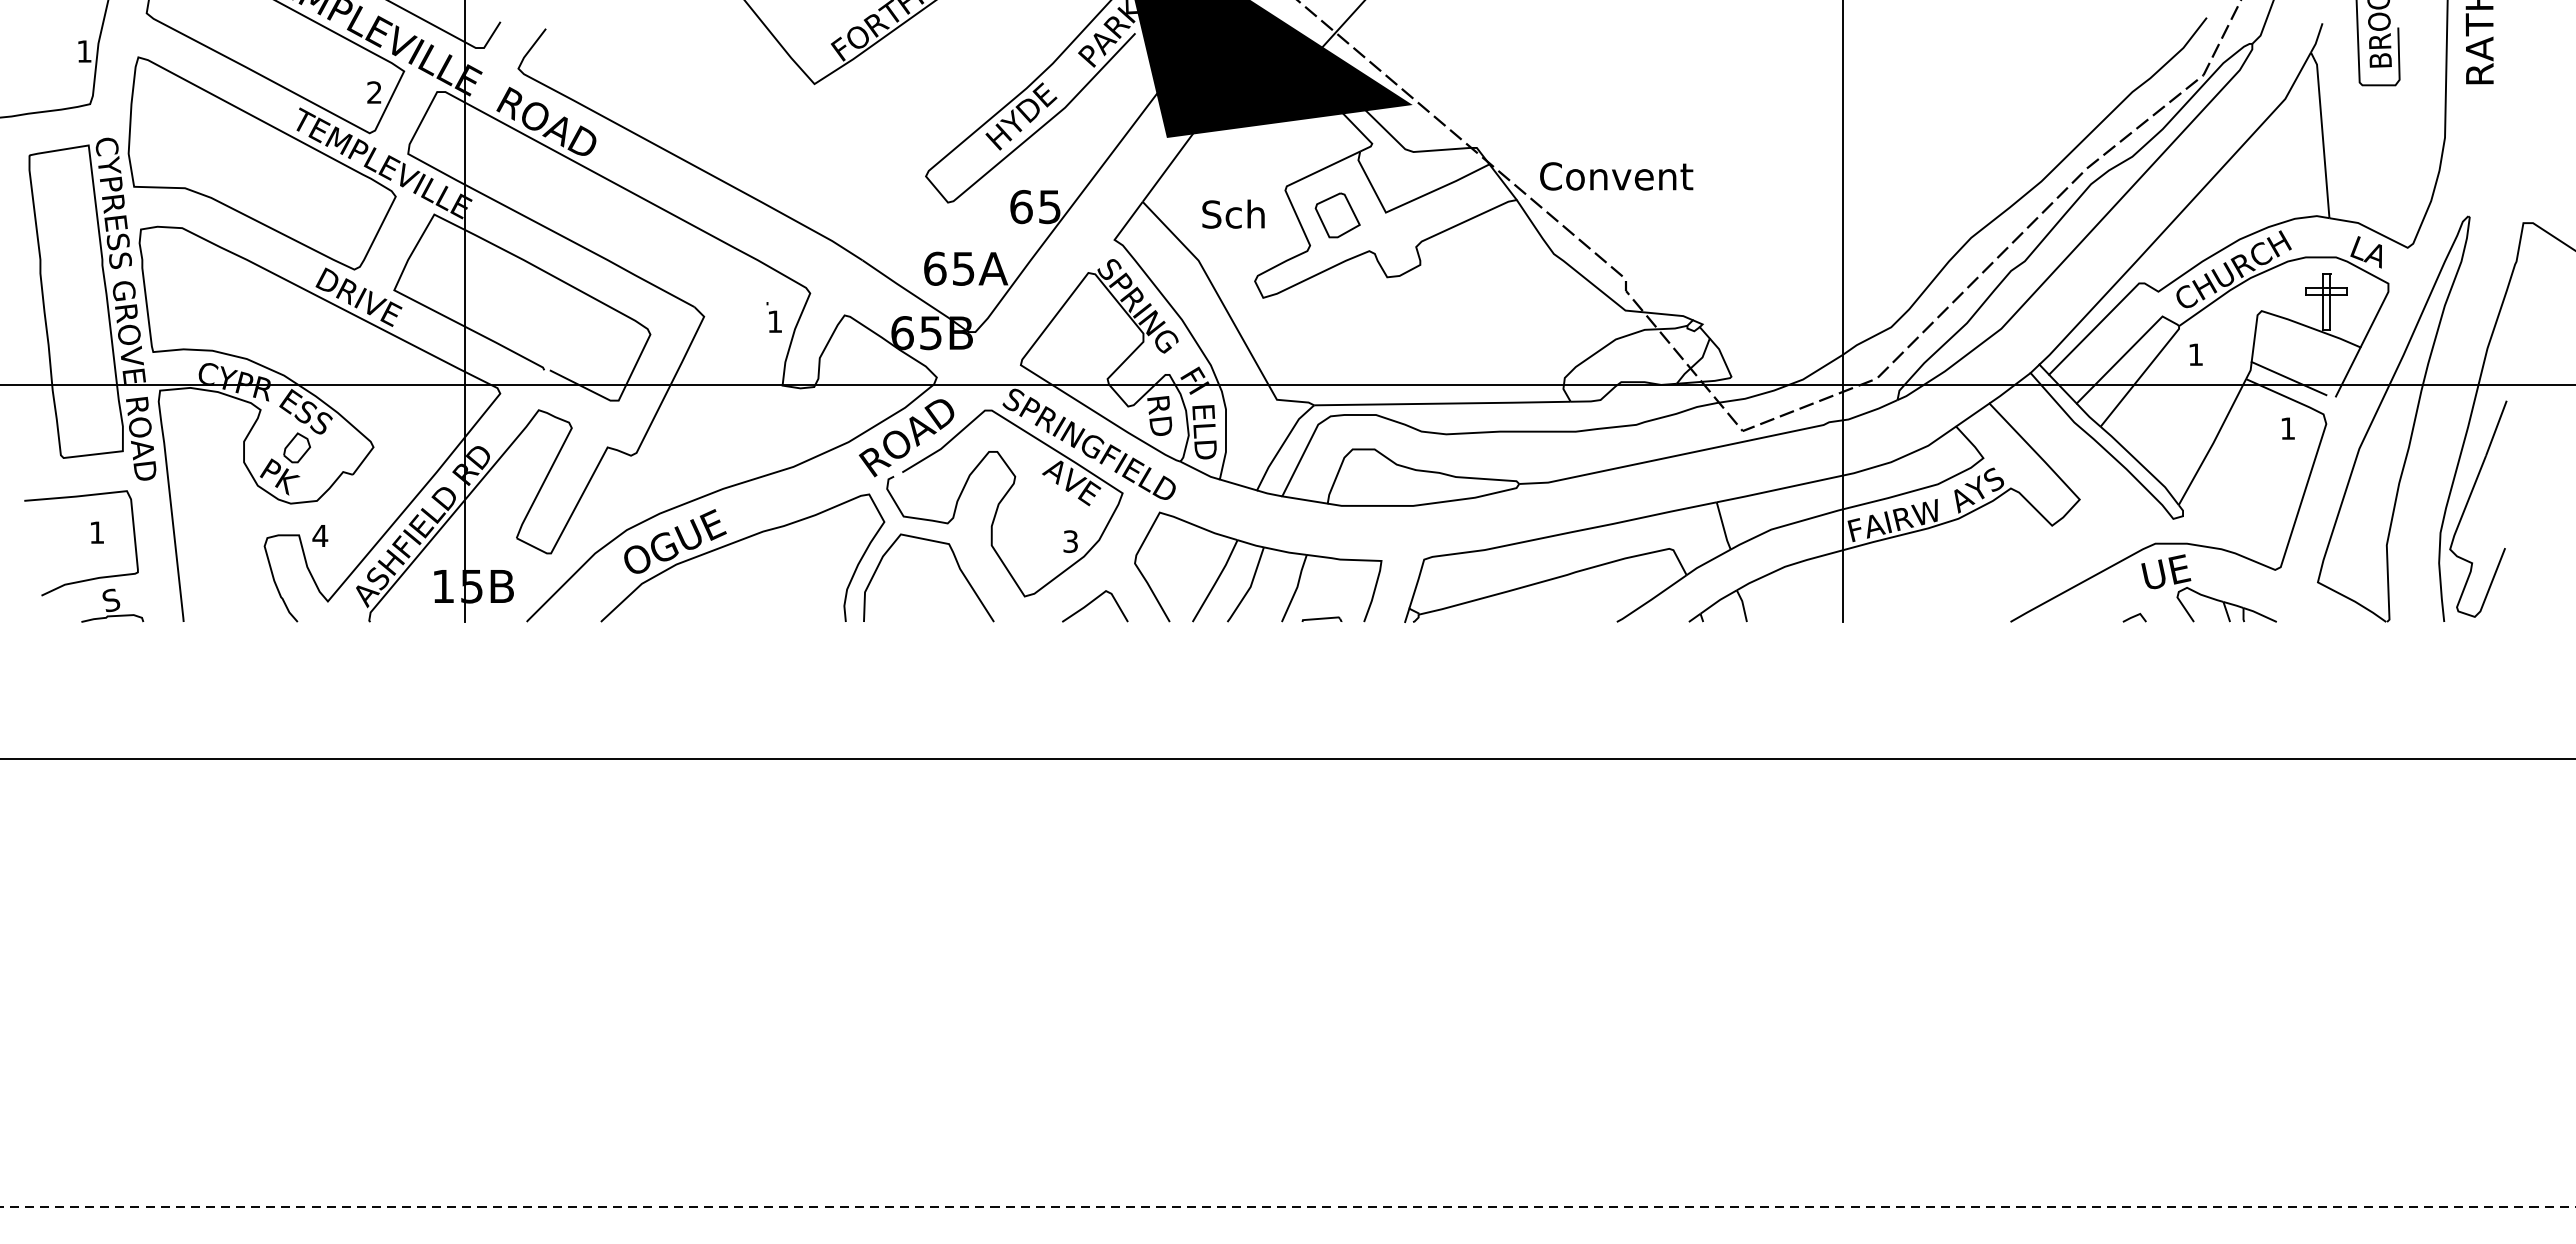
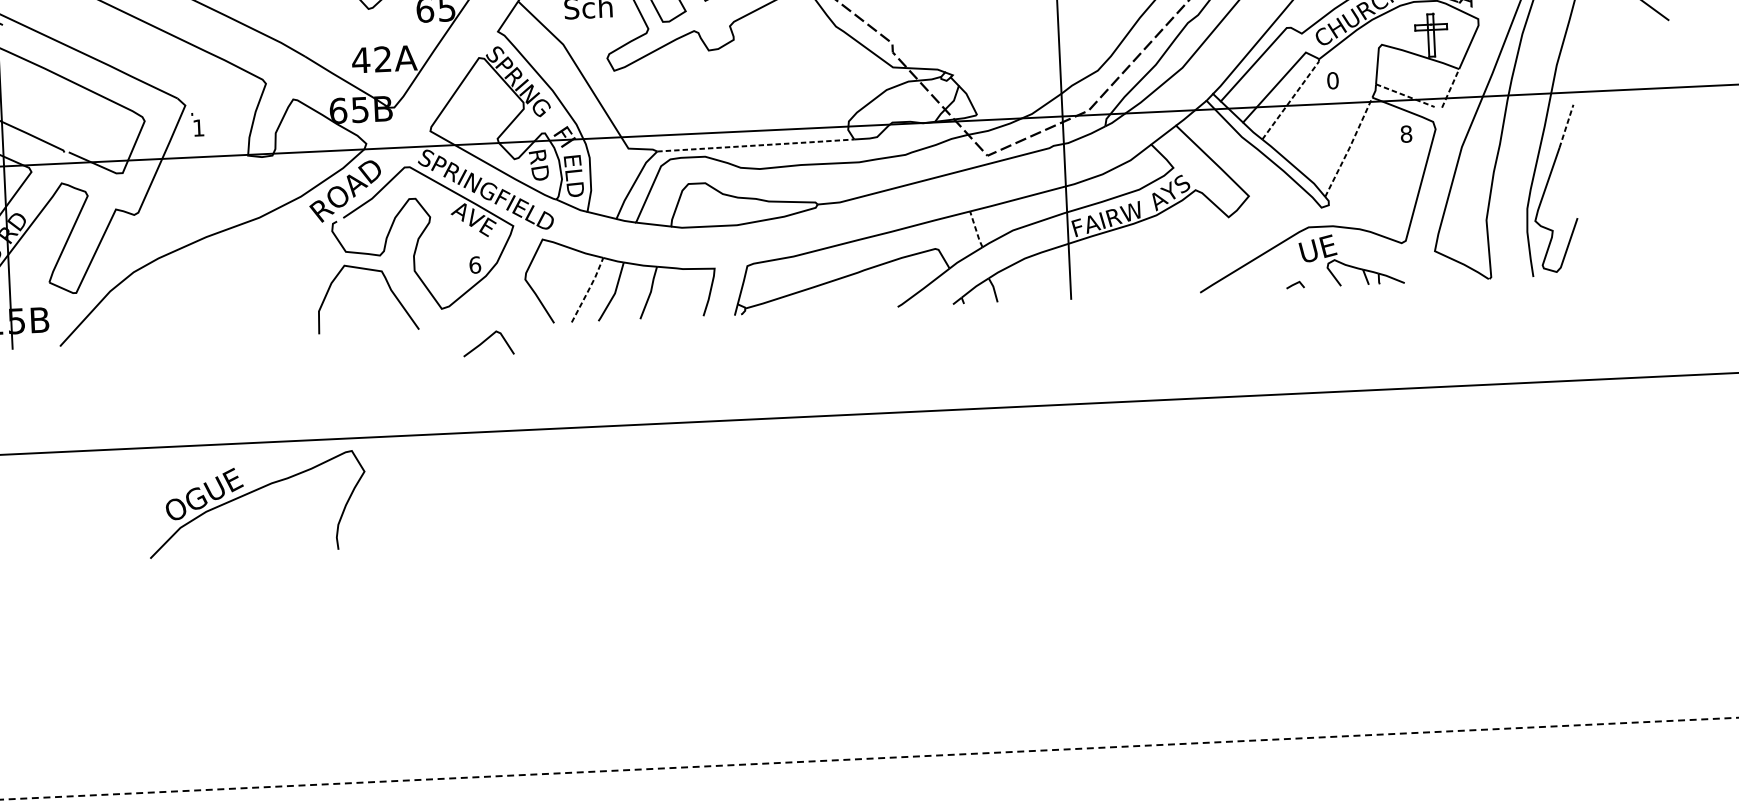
text: (948, 268) -> (371, 59), 65A -> 42A
part: (773, 317) -> (197, 124), moved
text: (2195, 354) -> (1332, 80), 1 -> 0
line: (2348, 371) -> (1450, 88), solid -> dashed
line: (2141, 376) -> (1291, 99), solid -> dashed
line: (2289, 378) -> (1405, 95), solid -> dashed
line: (1443, 403) -> (756, 145), solid -> dashed
line: (2496, 427) -> (1566, 125), solid -> dashed
text: (2287, 428) -> (1405, 134), 1 -> 8
line: (2213, 443) -> (1349, 148), solid -> dashed
line: (1723, 526) -> (976, 229), solid -> dashed
text: (1070, 541) -> (475, 264), 3 -> 6
part: (735, 543) -> (250, 493), moved
line: (1216, 580) -> (588, 289), solid -> dashed
line: (1092, 602) -> (486, 340), moved
part: (1321, 618) -> (670, 315), removed

